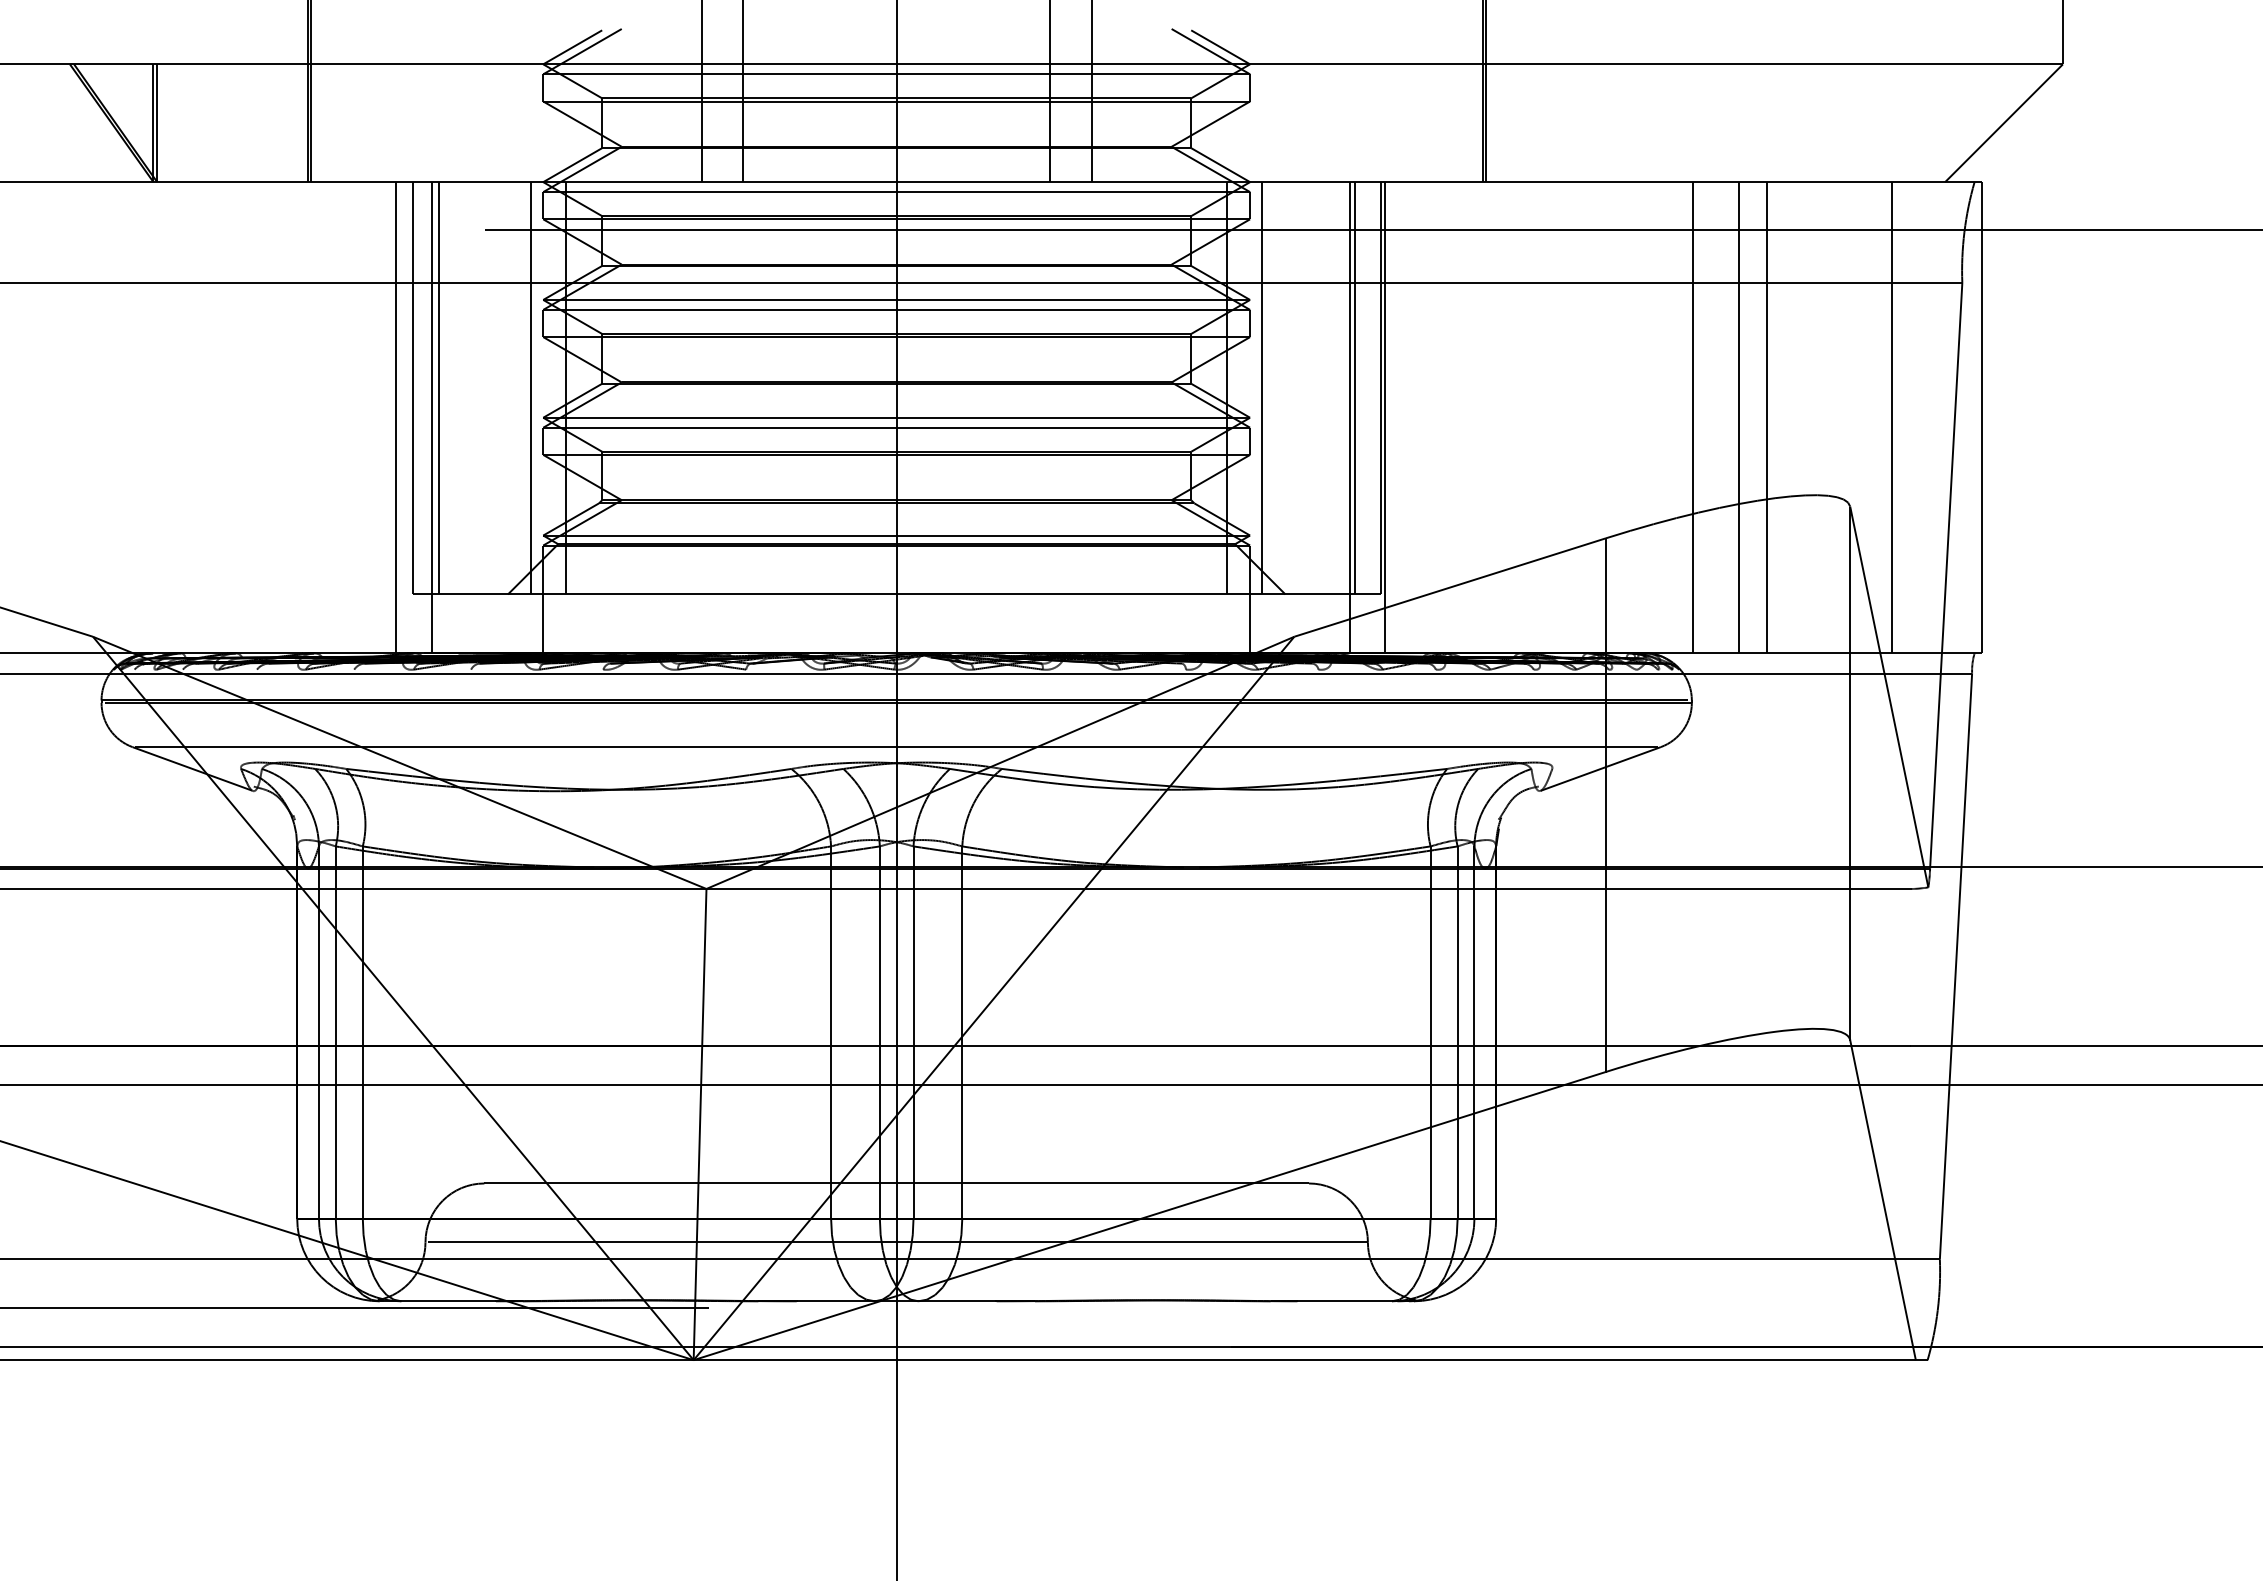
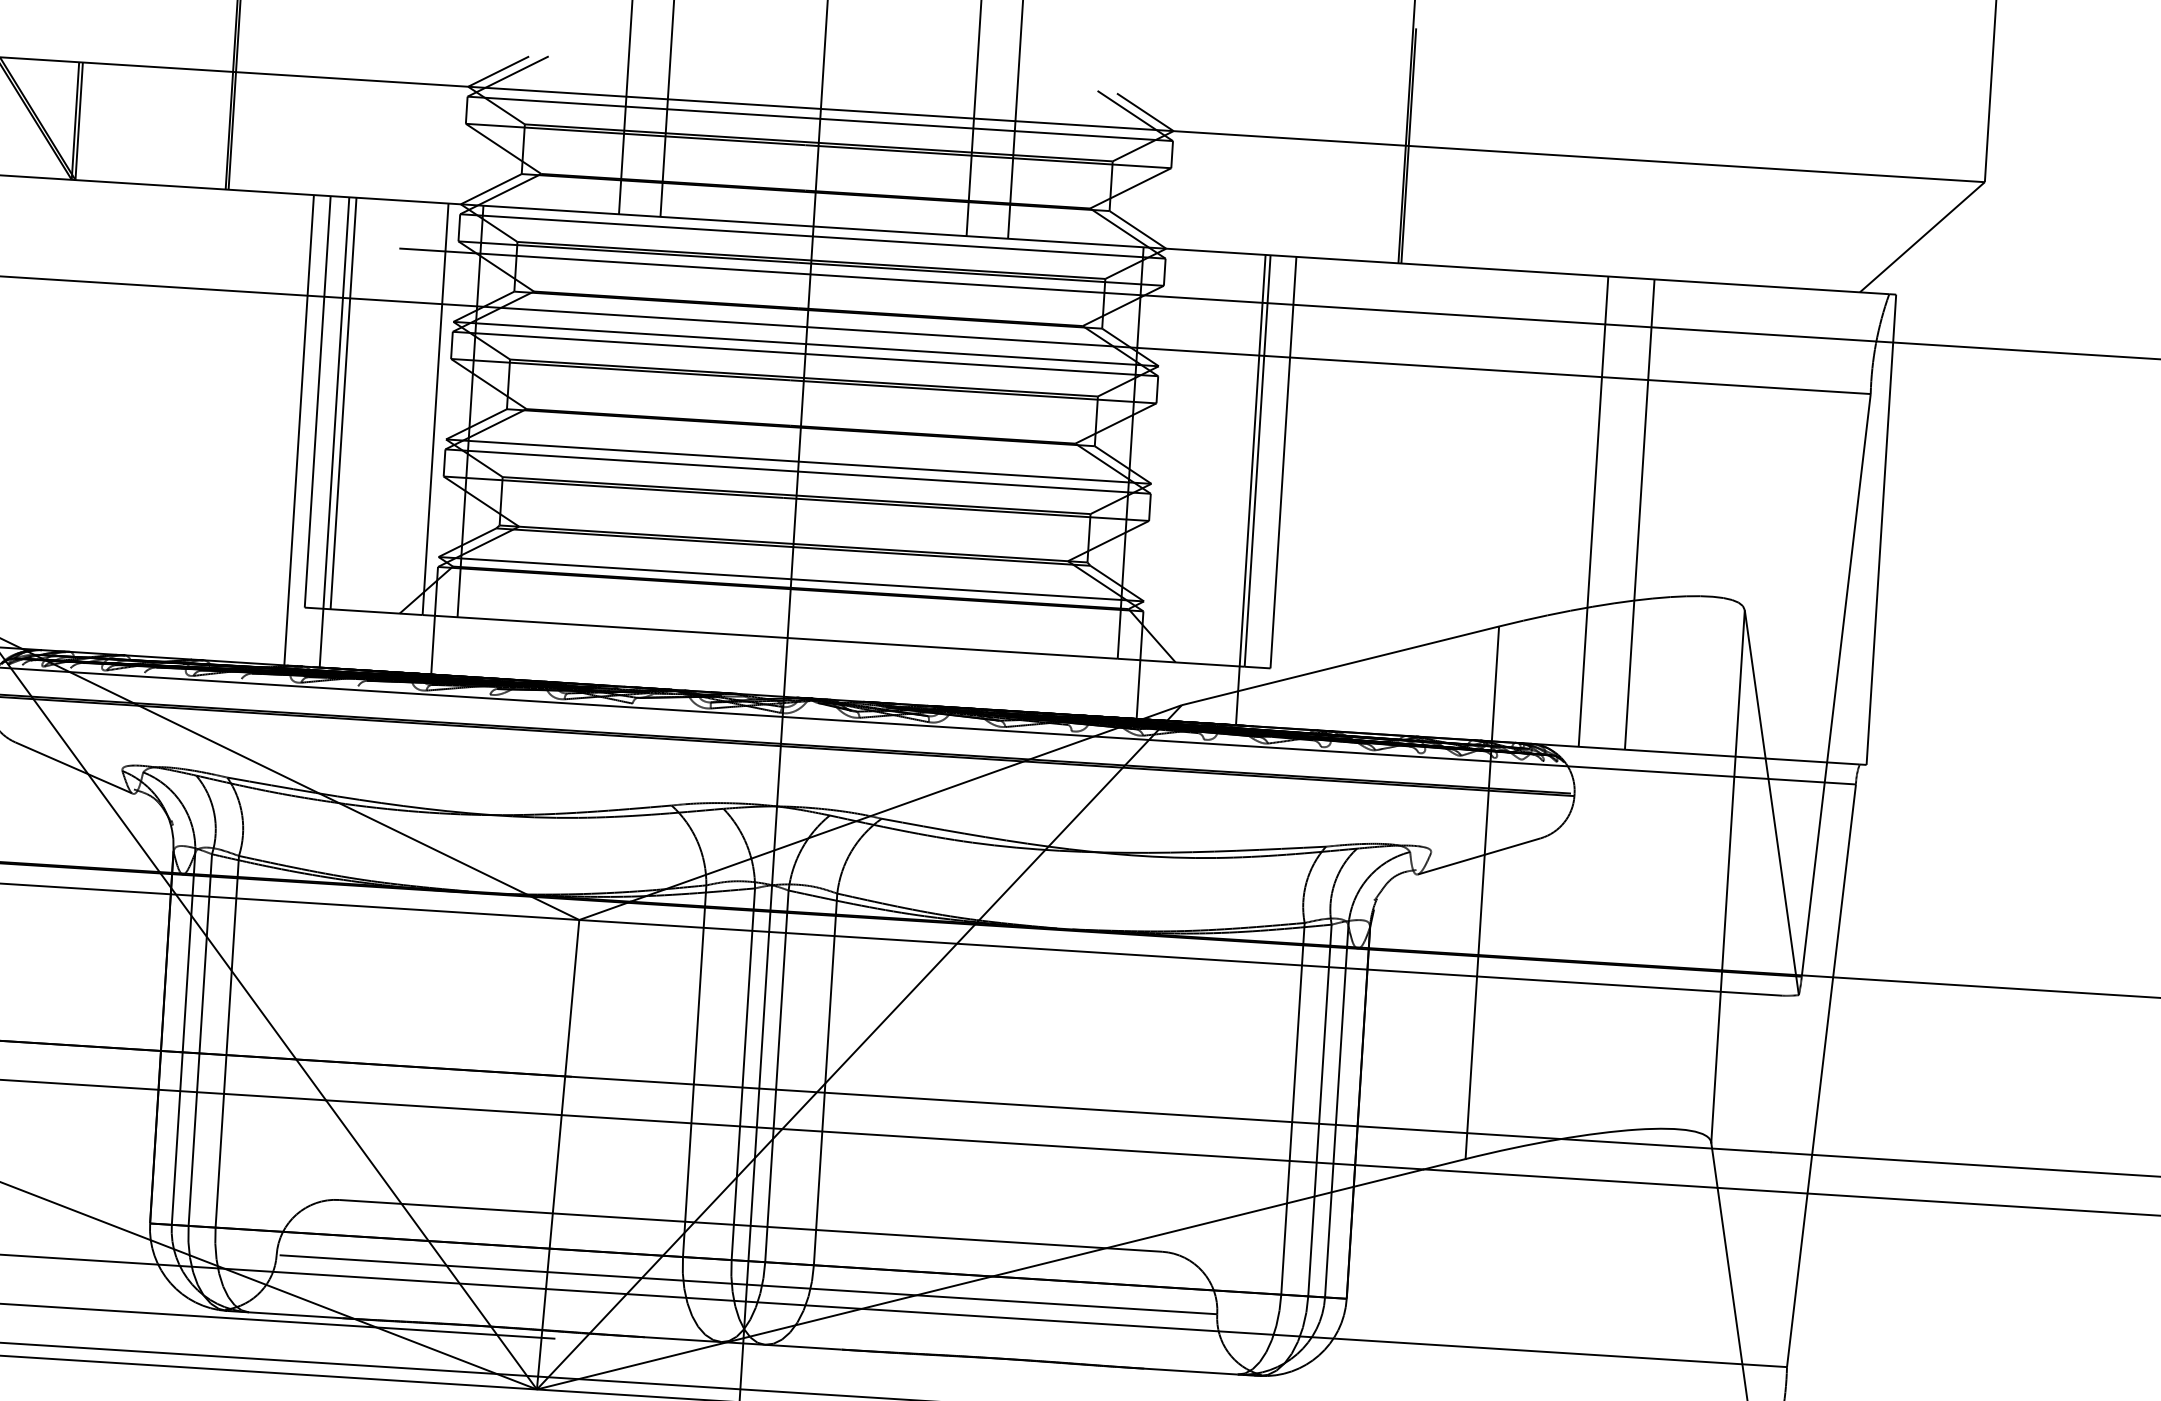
line: (1262, 388) -> (1165, 455), removed
line: (1385, 417) -> (1286, 492), removed
line: (1766, 417) -> (1666, 516), removed
line: (1891, 417) -> (1791, 523), removed
line: (896, 747) -> (777, 790), removed

